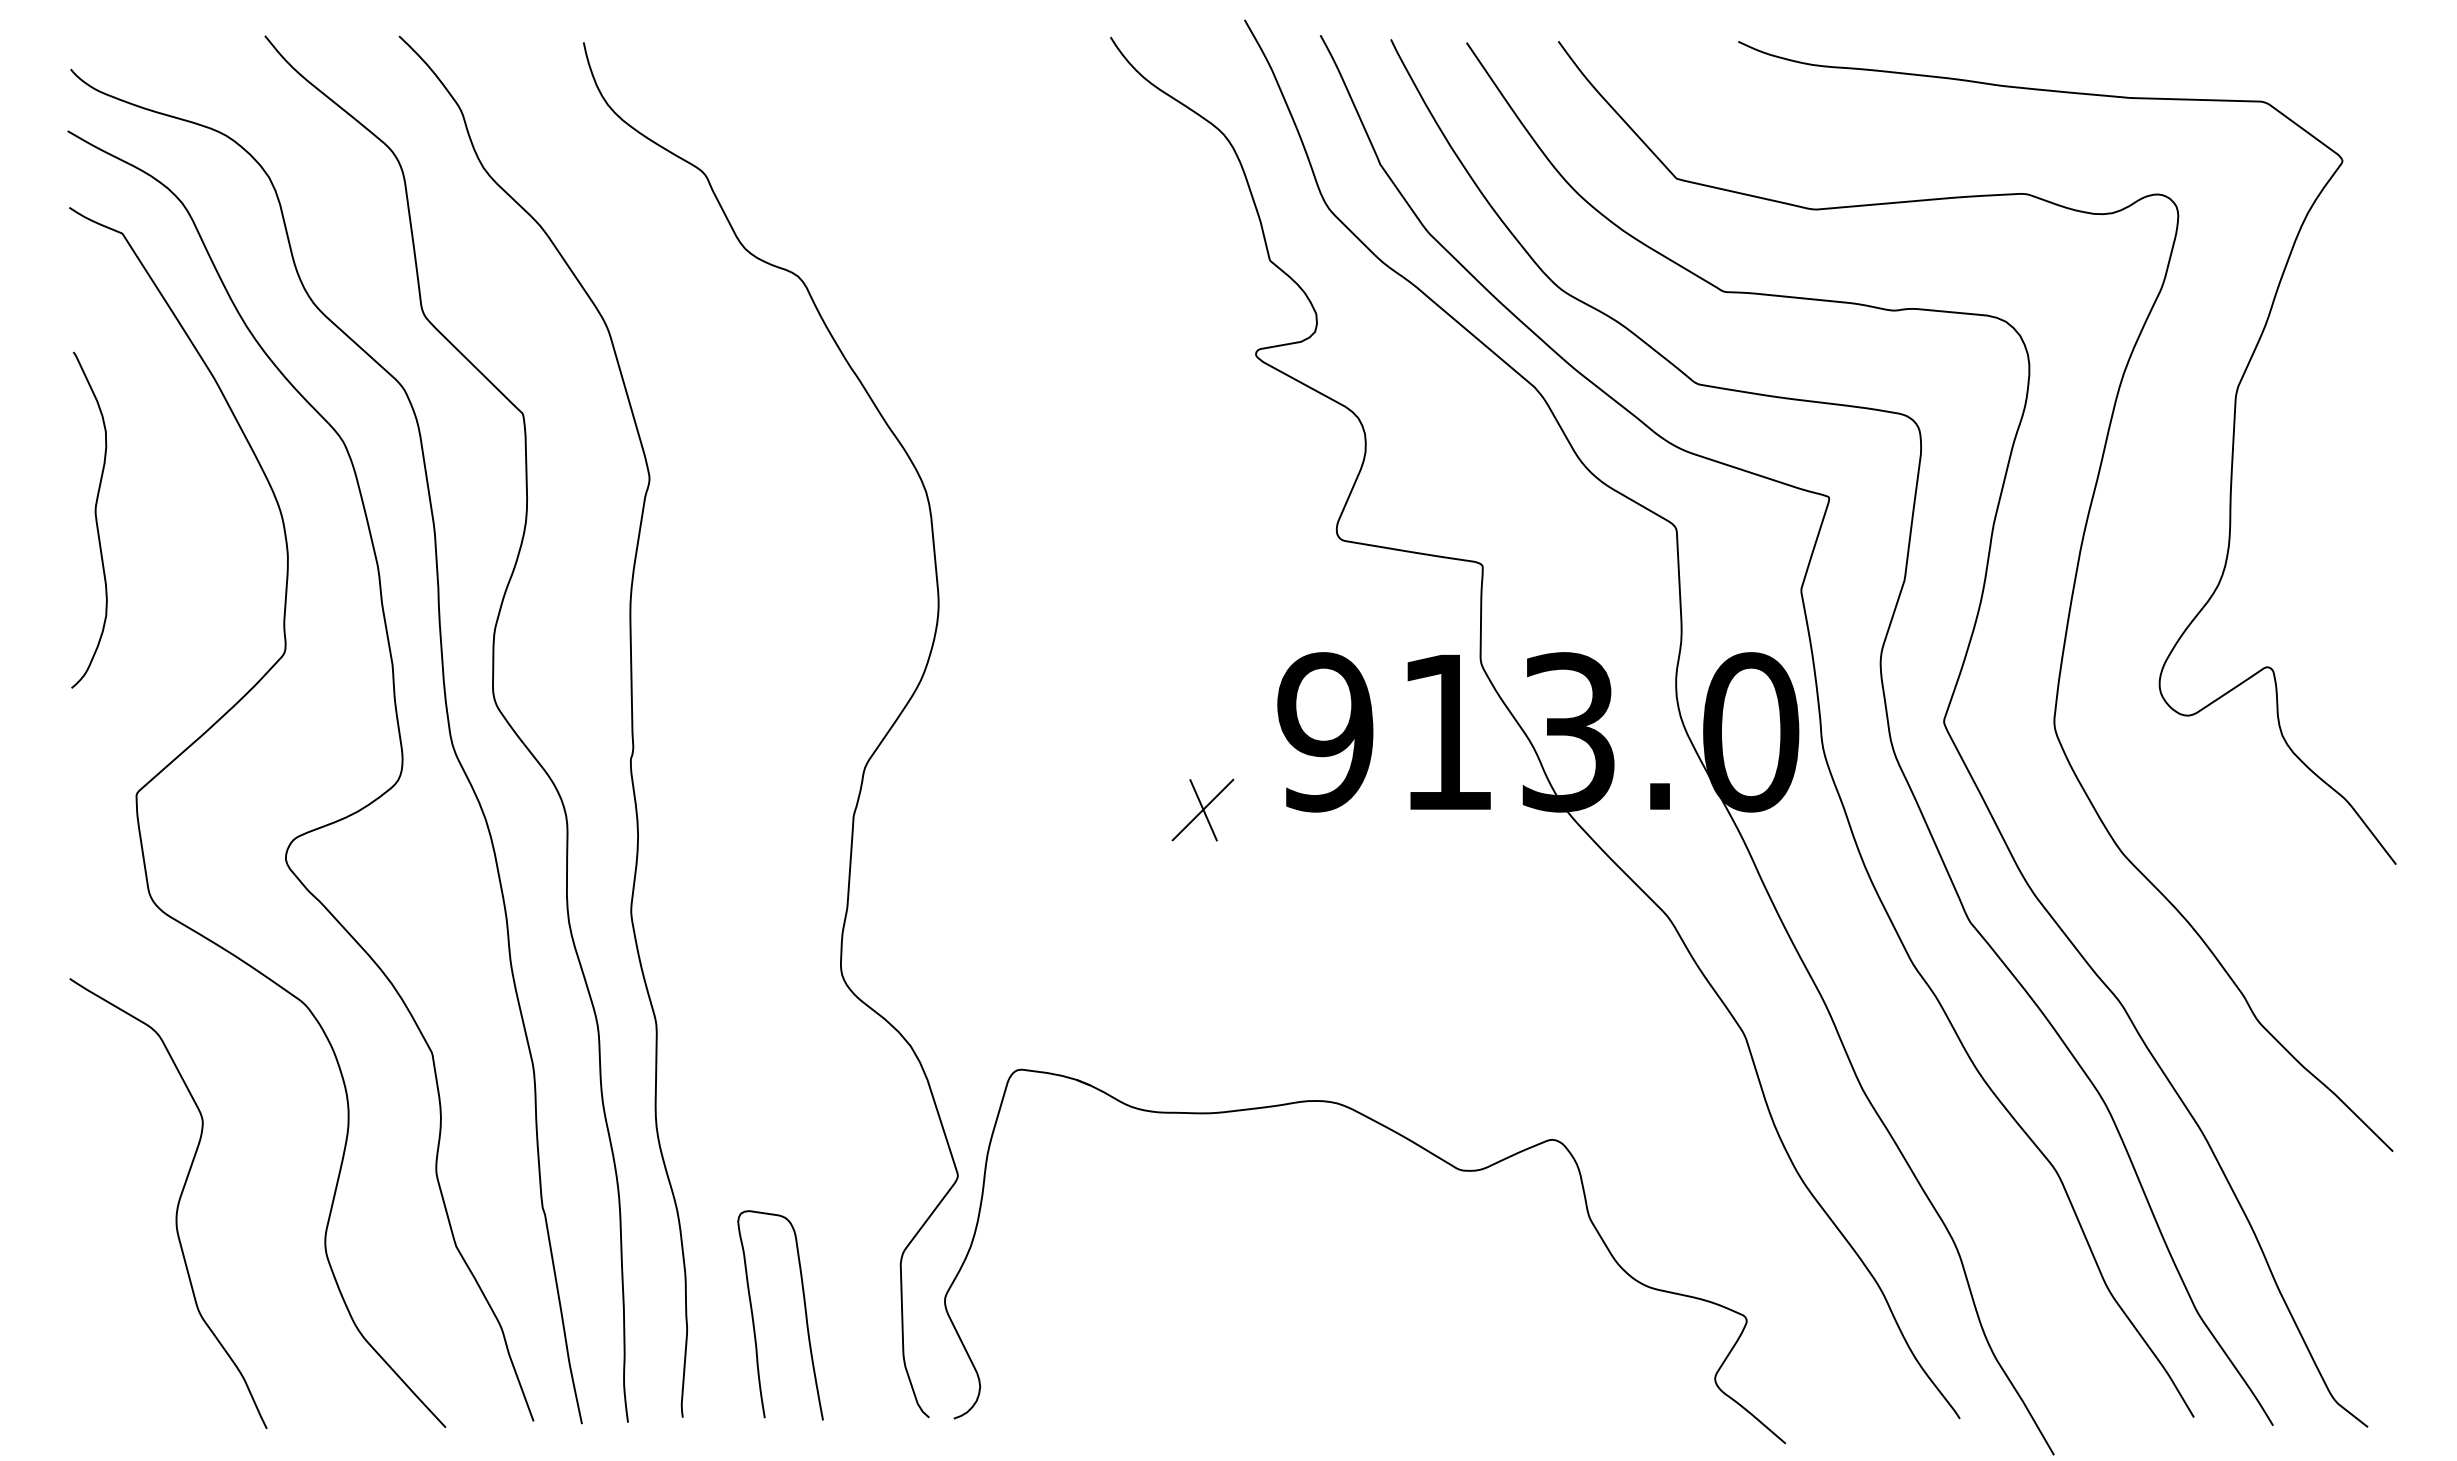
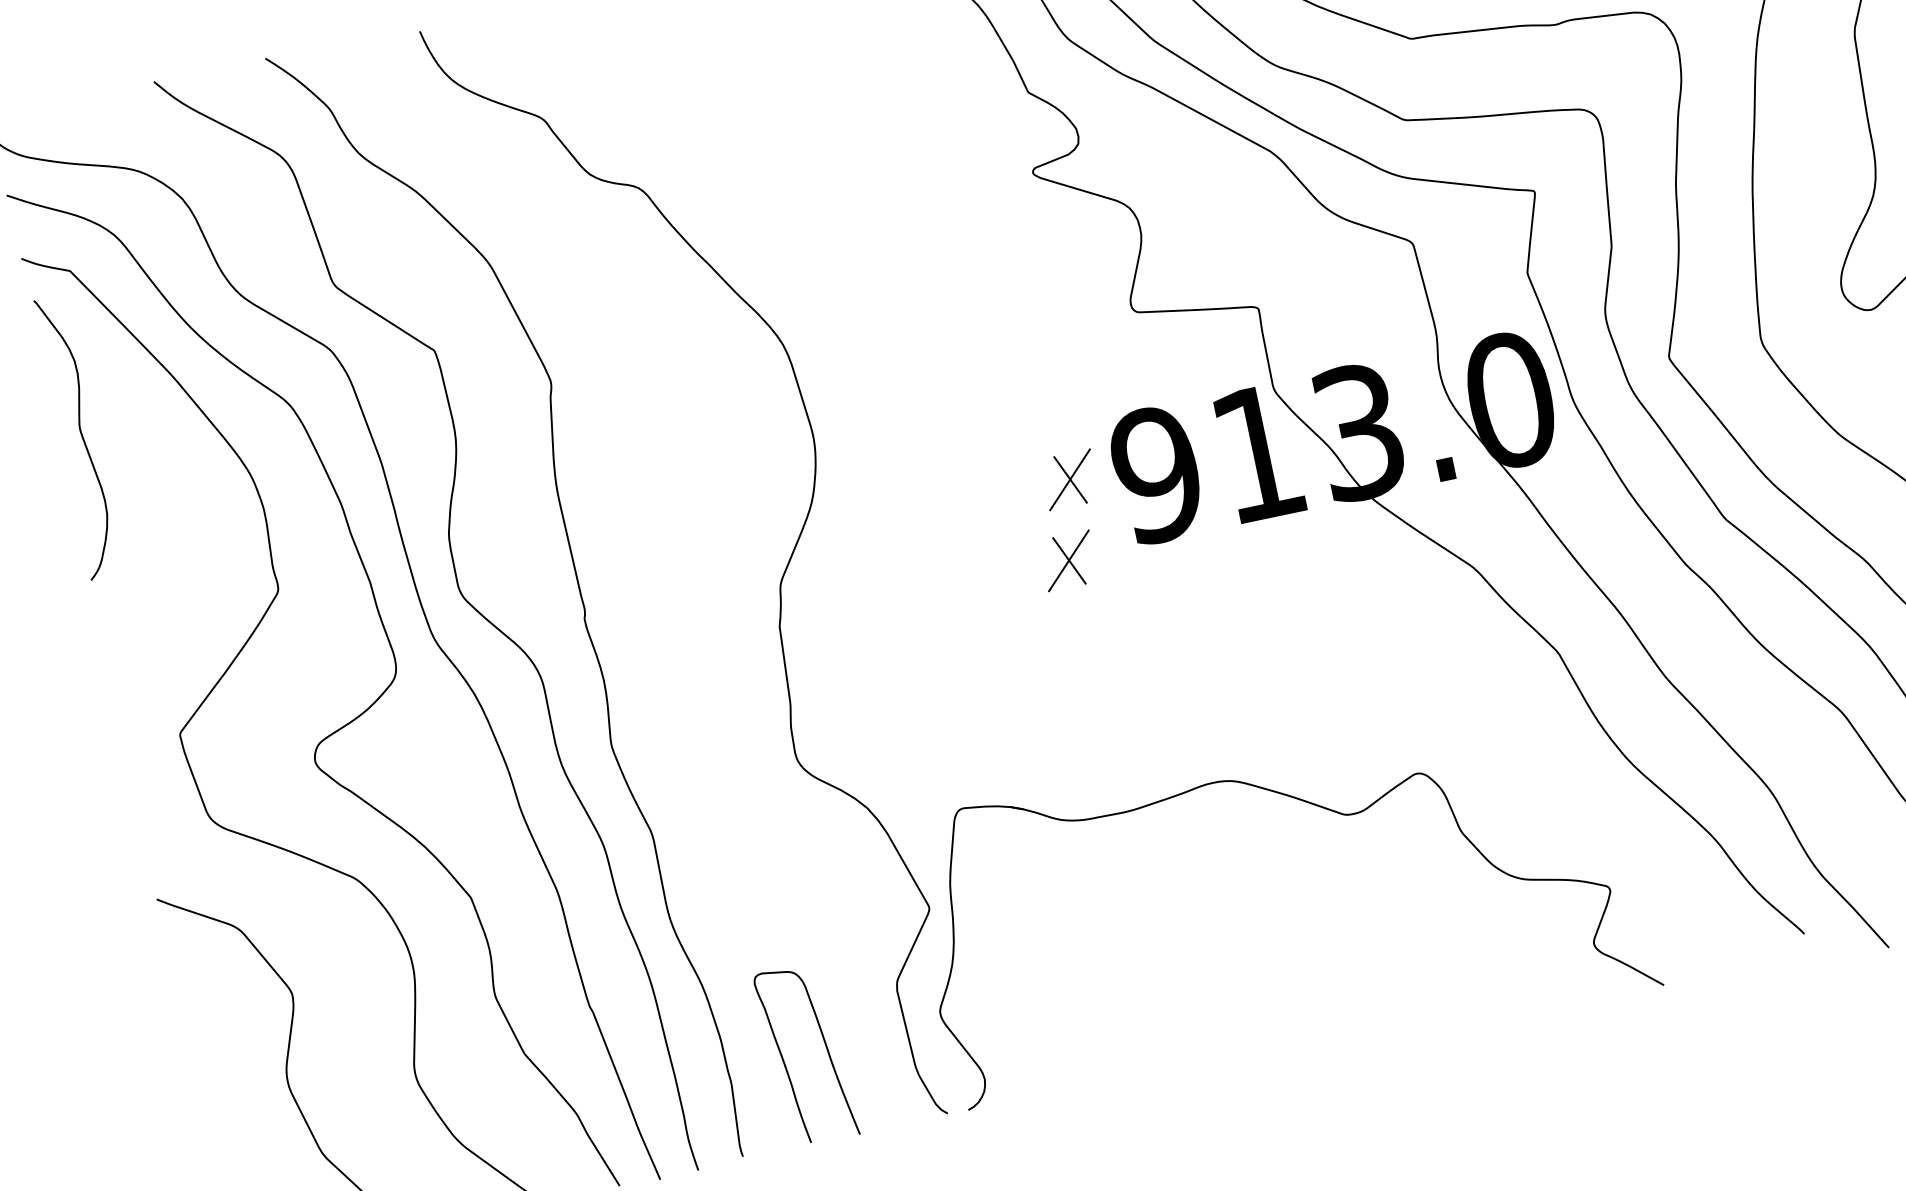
curve: (95, 519) -> (81, 436), moved
part: (1223, 716) -> (1069, 479), added

